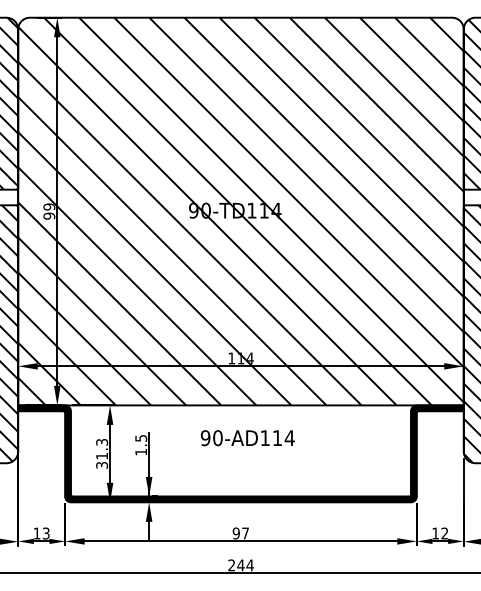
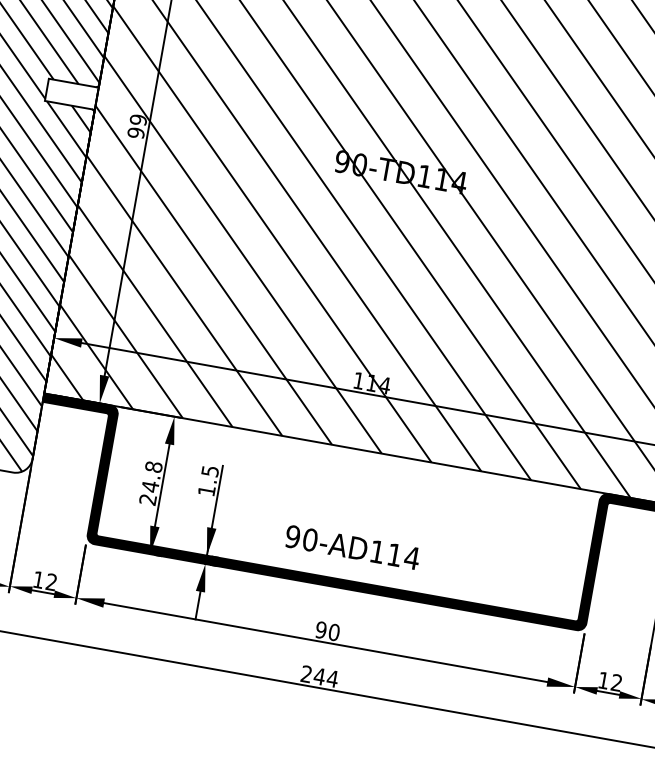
text: (247, 438) -> (352, 547), moved
text: (102, 453) -> (151, 482), 31.3 -> 24.8
text: (45, 533) -> (50, 581), 13 -> 12
text: (245, 533) -> (334, 632), 97 -> 90

